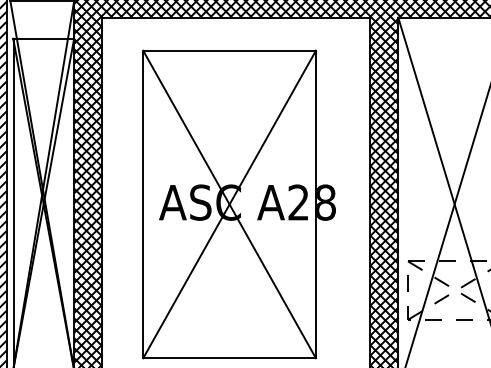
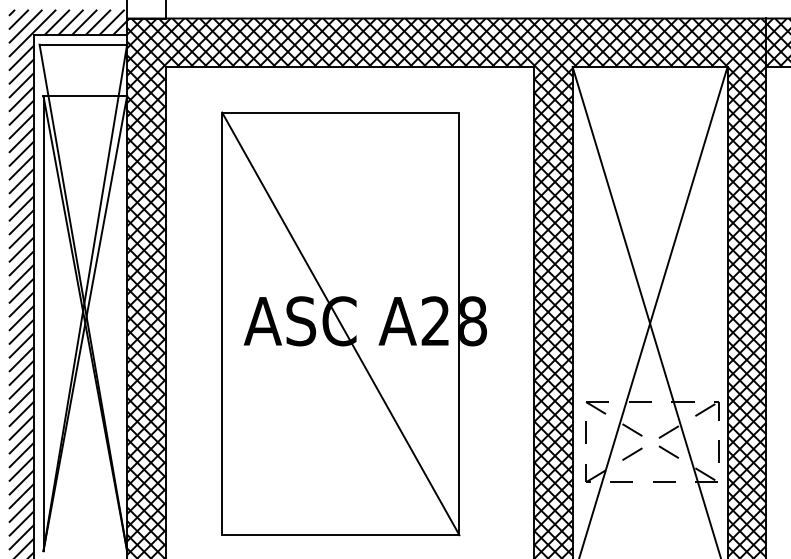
line: (229, 204) -> (340, 323), removed

